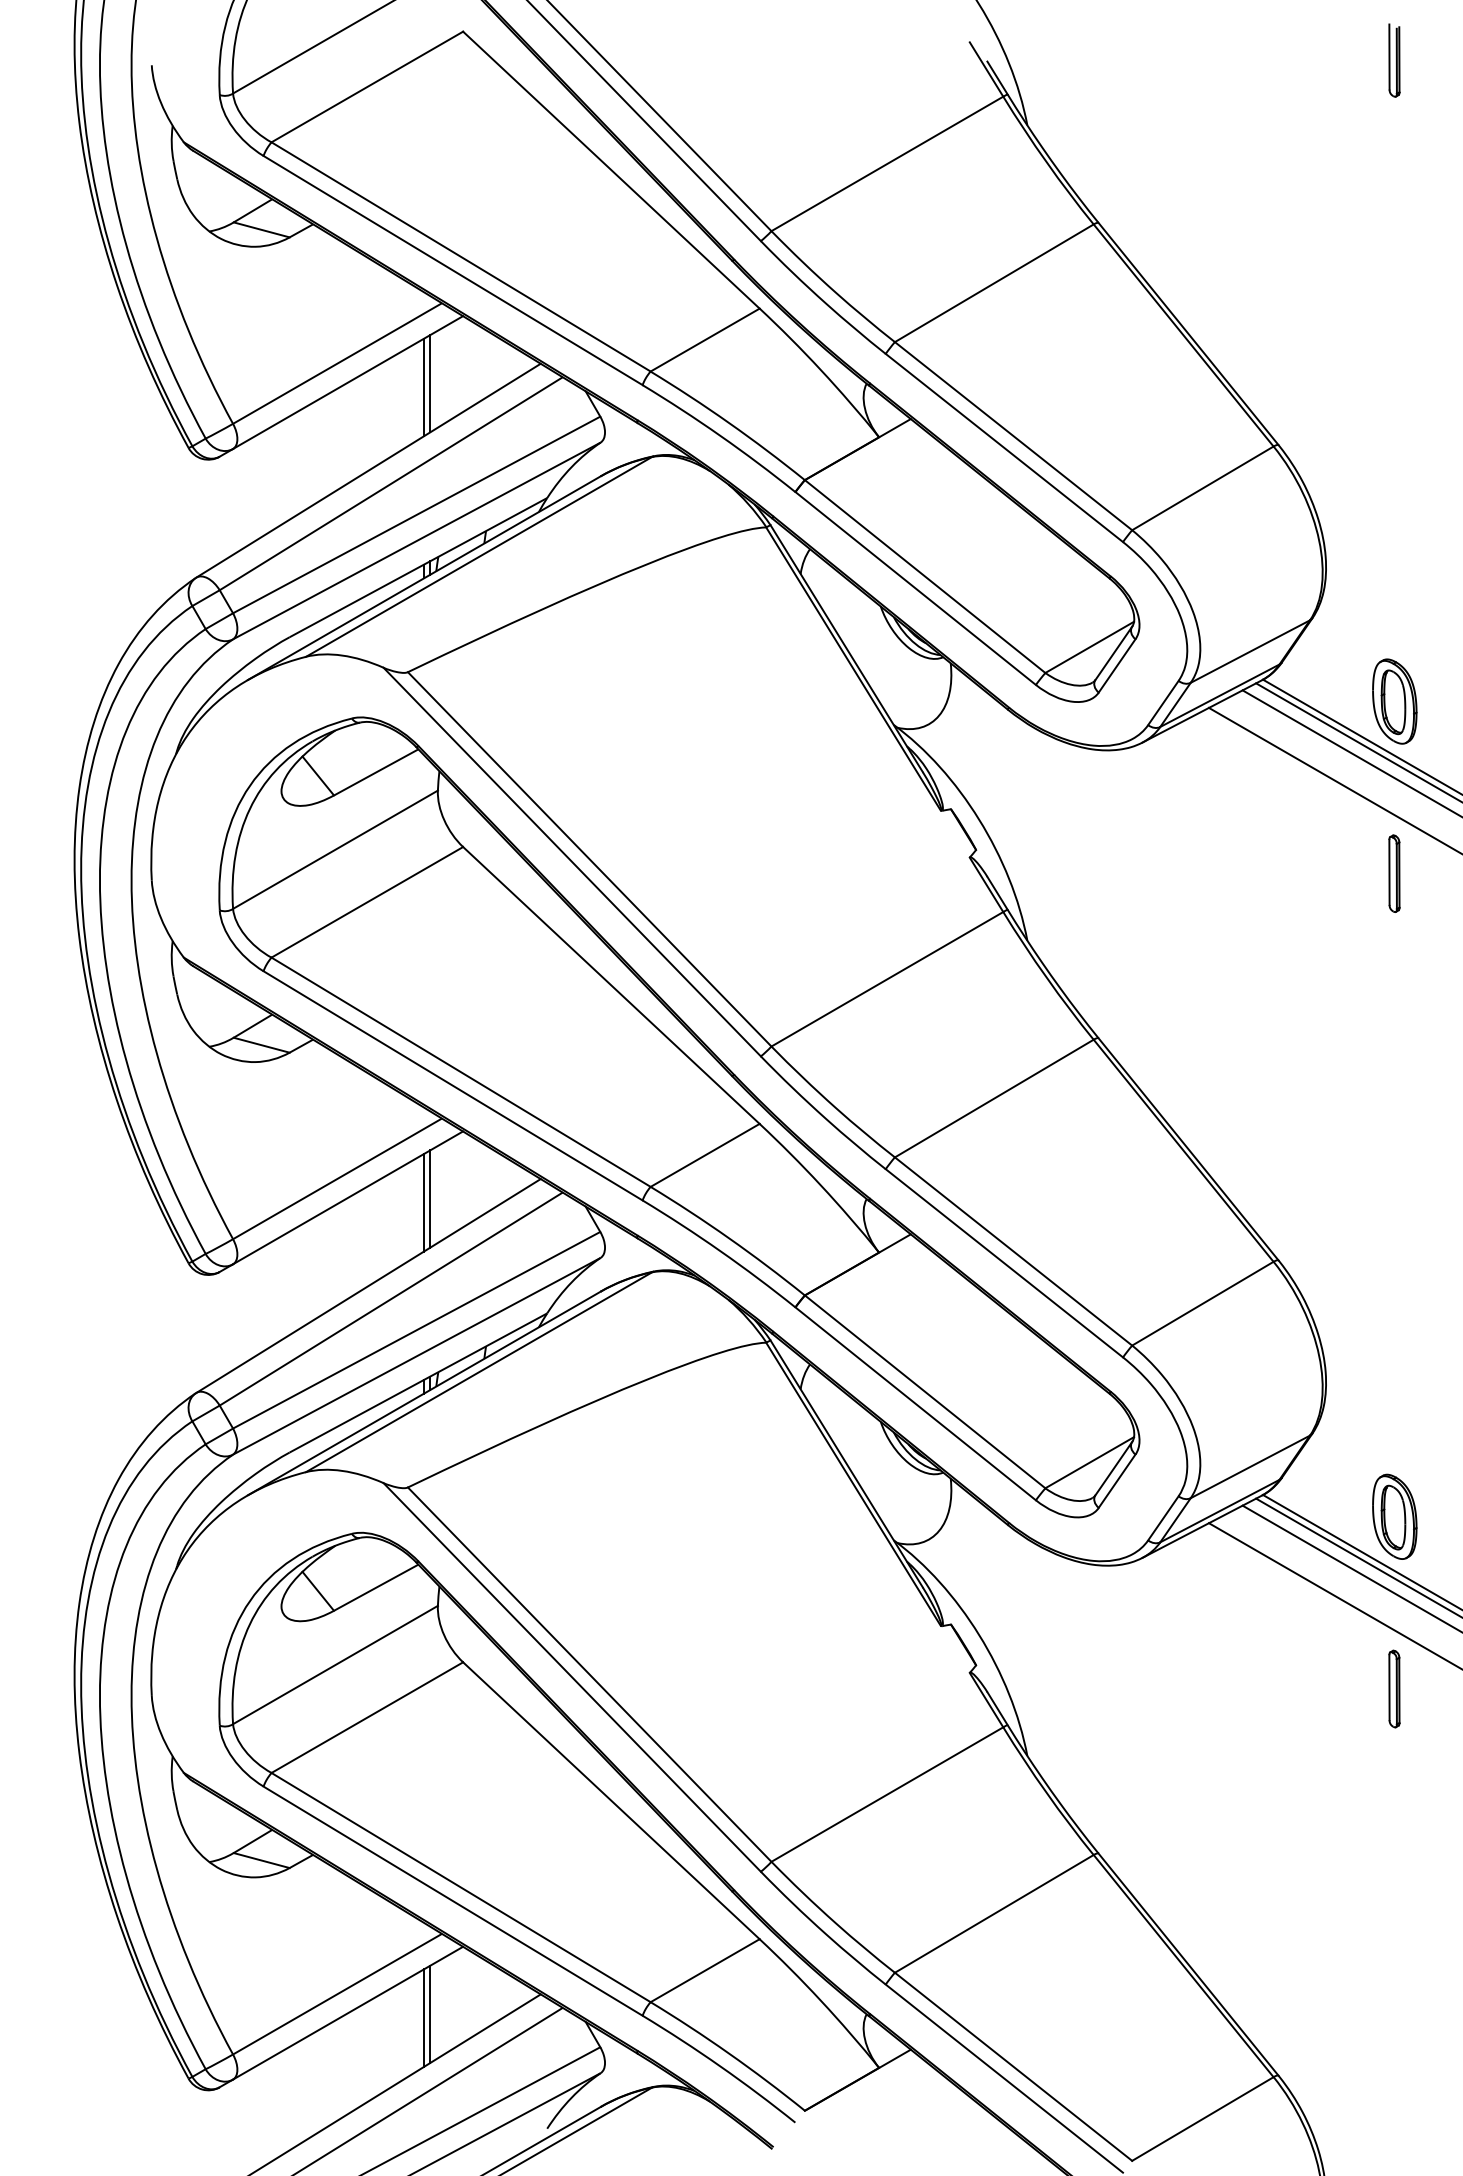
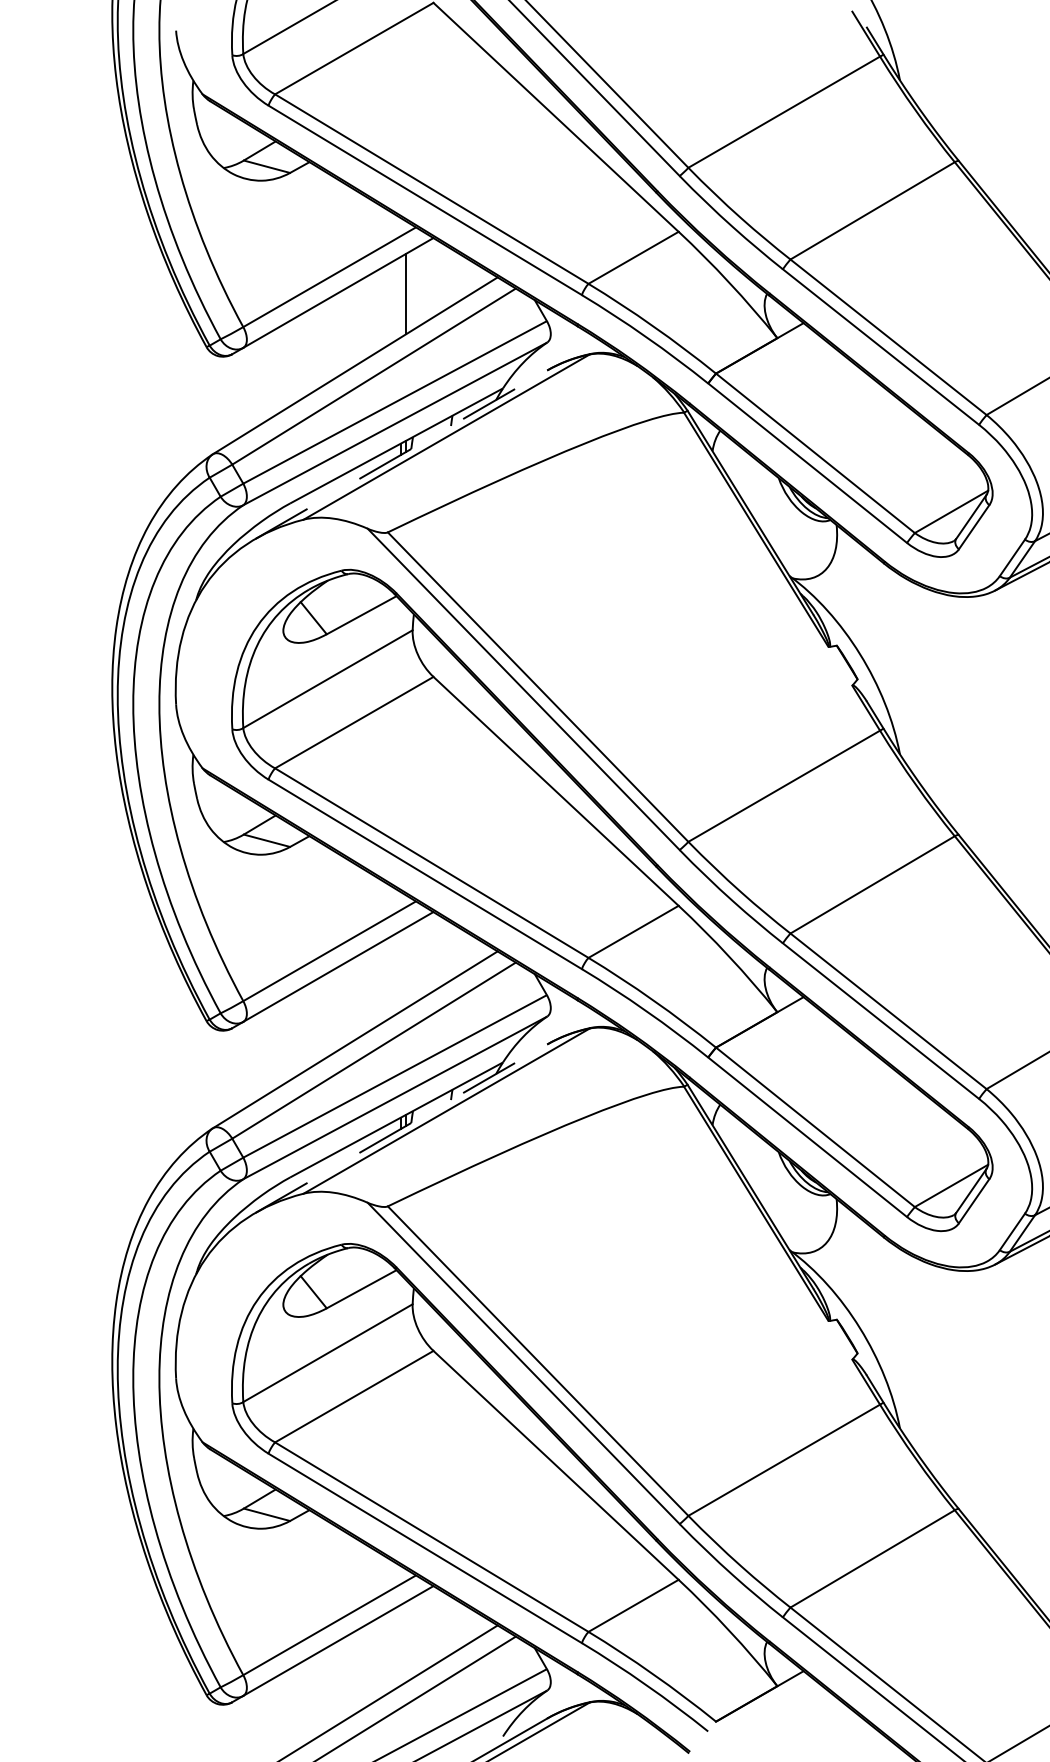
line: (423, 387) -> (400, 297), removed
line: (424, 578) -> (401, 454), solid -> dashed
line: (430, 1198) -> (406, 967), removed
line: (423, 1202) -> (400, 970), removed
line: (424, 1393) -> (401, 1128), solid -> dashed
line: (430, 2013) -> (406, 1641), removed
line: (423, 2018) -> (400, 1645), removed

